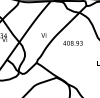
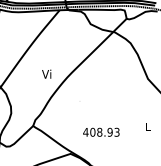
text: (72, 43) -> (100, 132), moved

